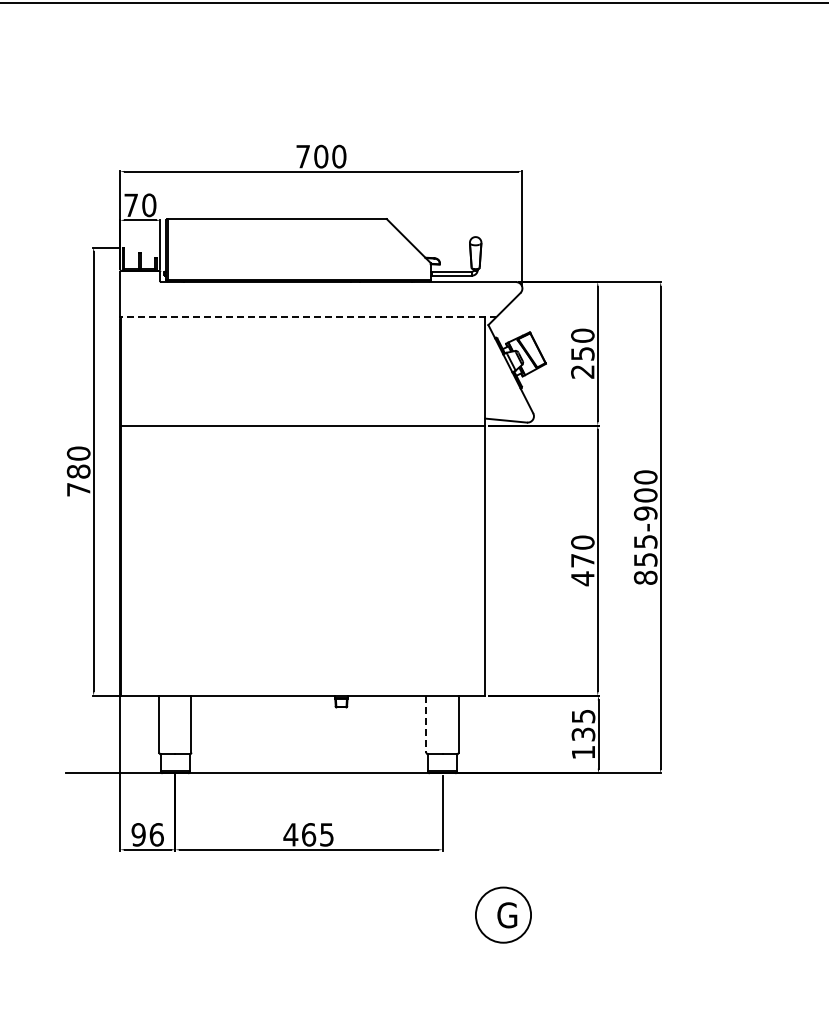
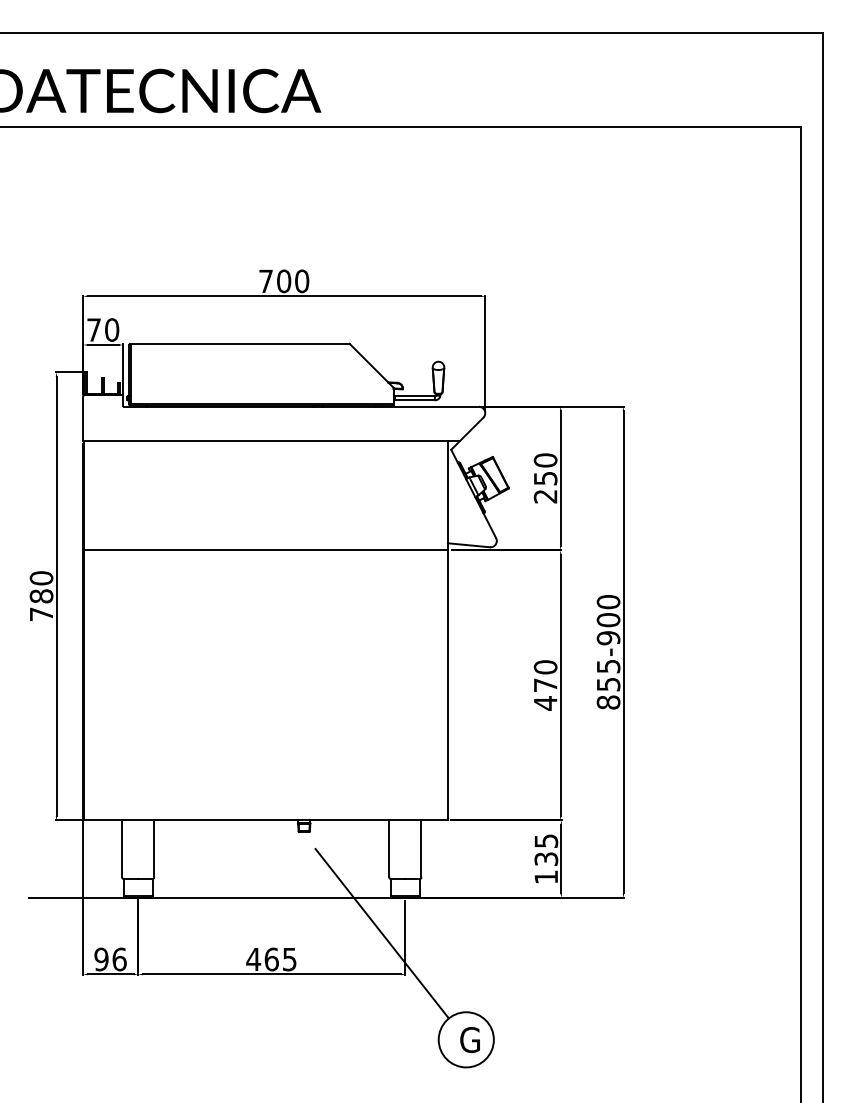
line: (308, 316) -> (271, 441), dashed -> solid
line: (426, 724) -> (389, 849), dashed -> solid
line: (418, 808) -> (381, 933), added

